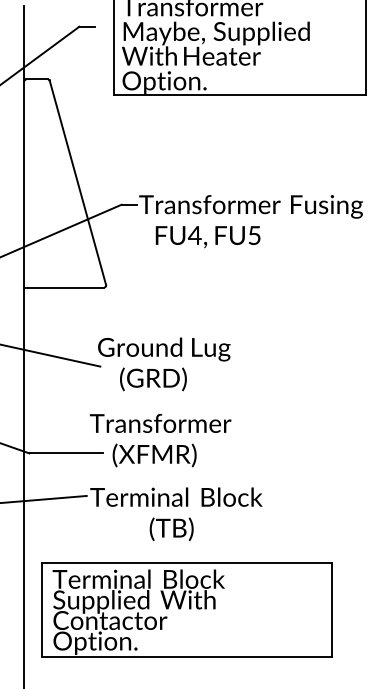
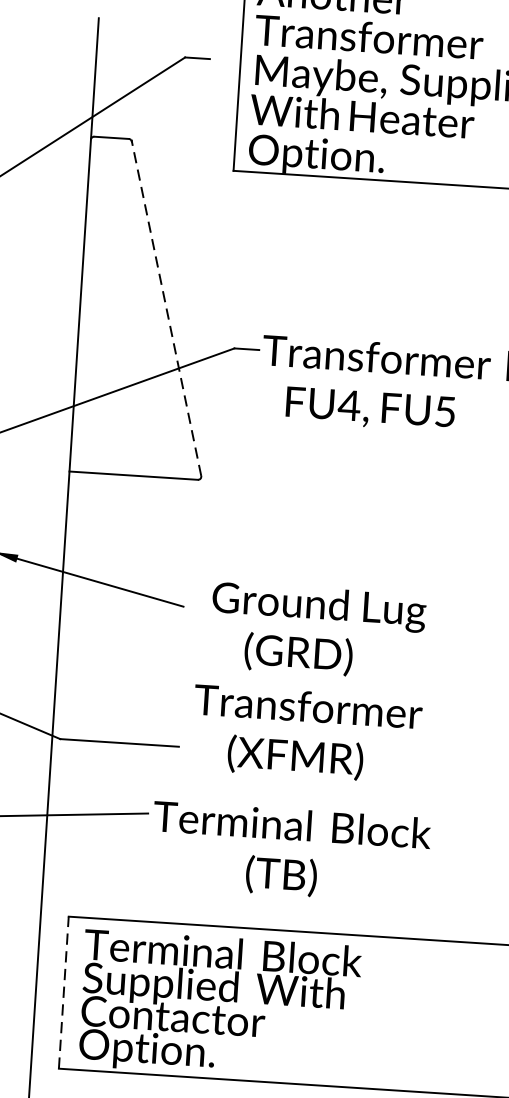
line: (77, 182) -> (165, 308), solid -> dashed
text: (164, 364) -> (317, 631), moved
text: (160, 440) -> (306, 734), moved
line: (41, 609) -> (63, 991), solid -> dashed

